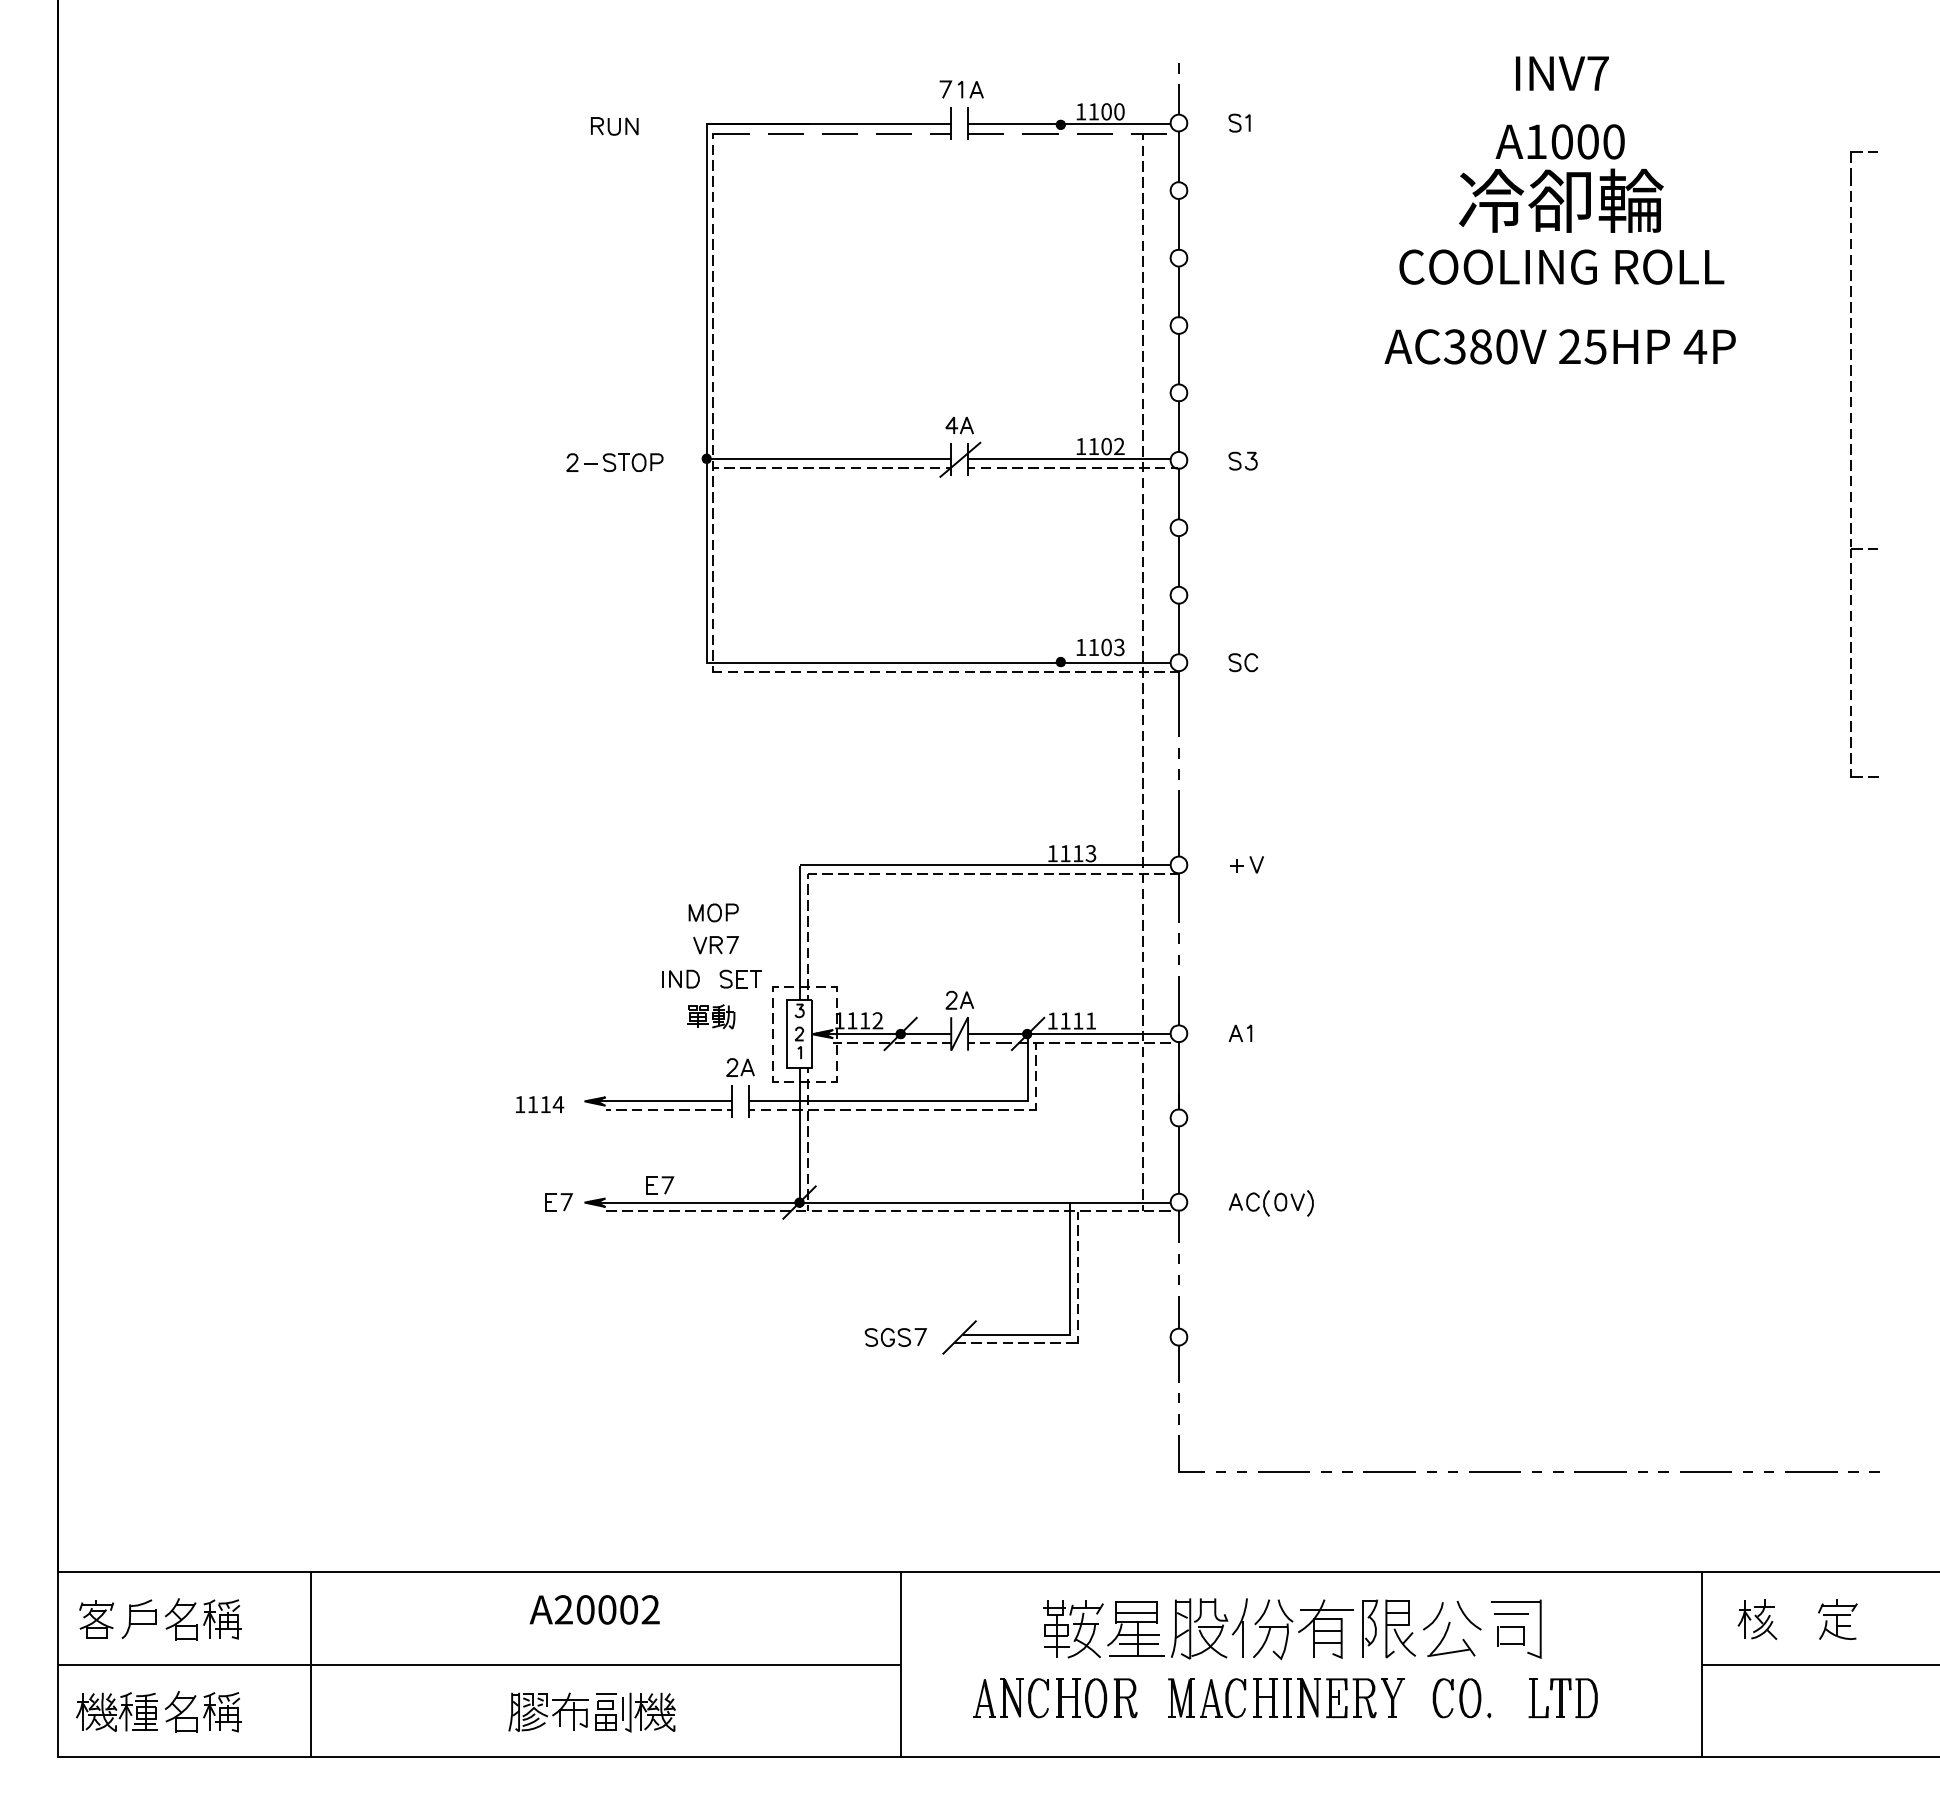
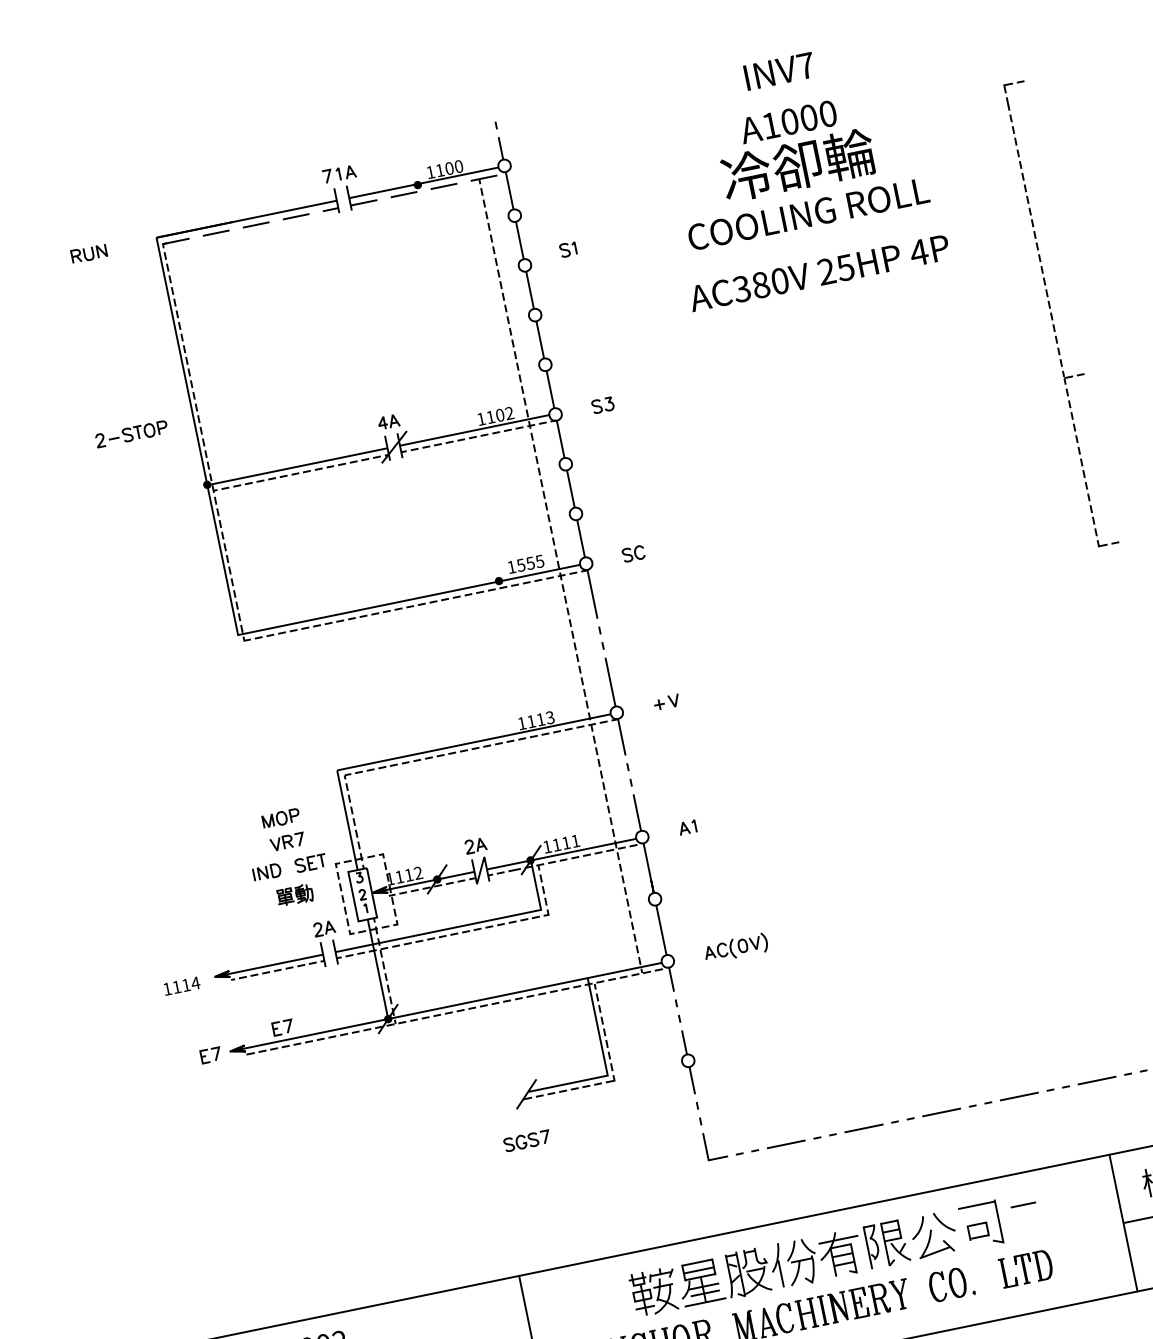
part: (1239, 122) -> (568, 249), moved
part: (614, 462) -> (131, 434), moved
text: (1106, 647) -> (530, 563), 1103 -> 1555
part: (895, 1337) -> (526, 1141), moved
line: (1511, 1613) -> (1023, 1204), moved

